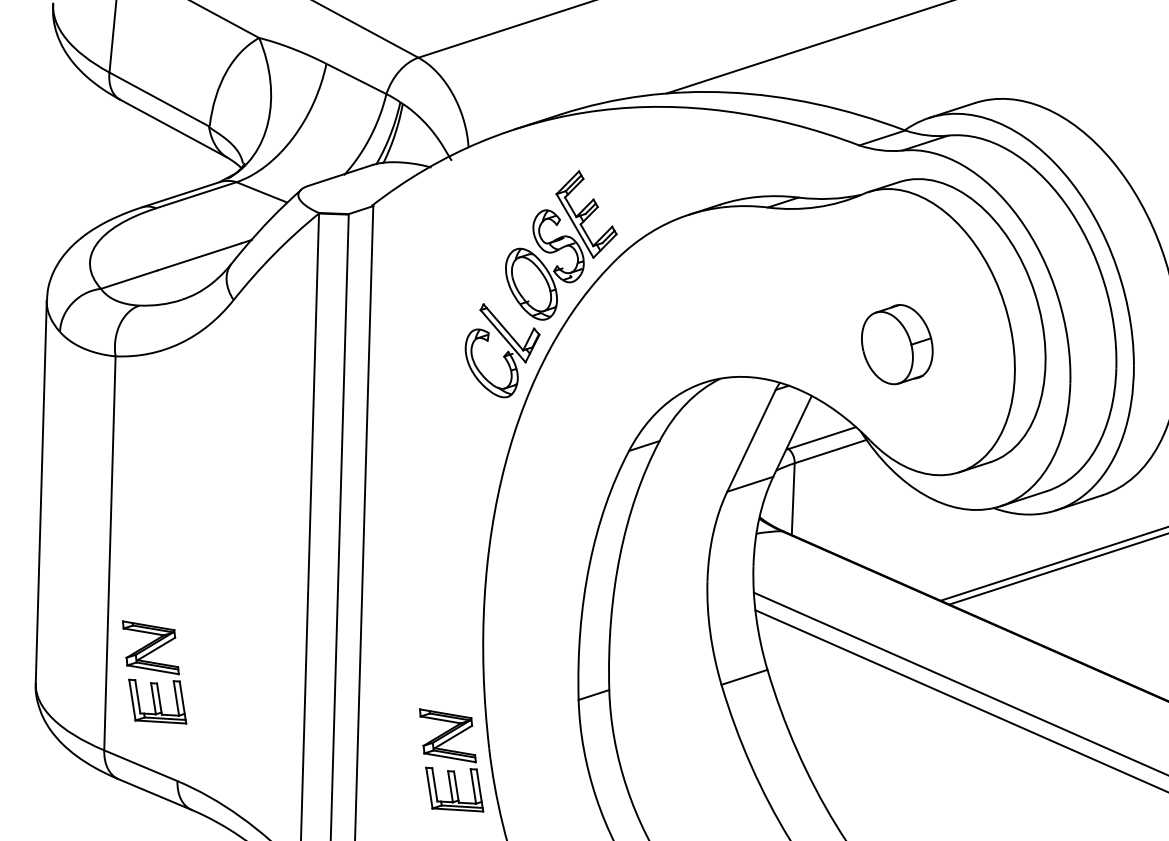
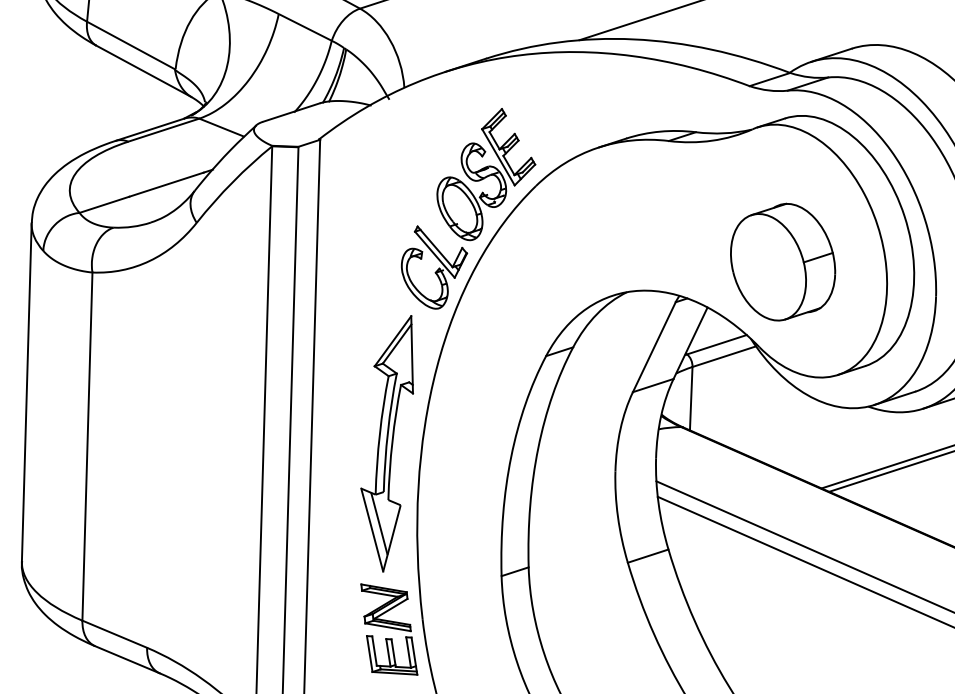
part: (897, 344) -> (783, 262), size x1.67
part: (448, 549) -> (386, 443), added
part: (154, 672) -> (126, 551), removed

